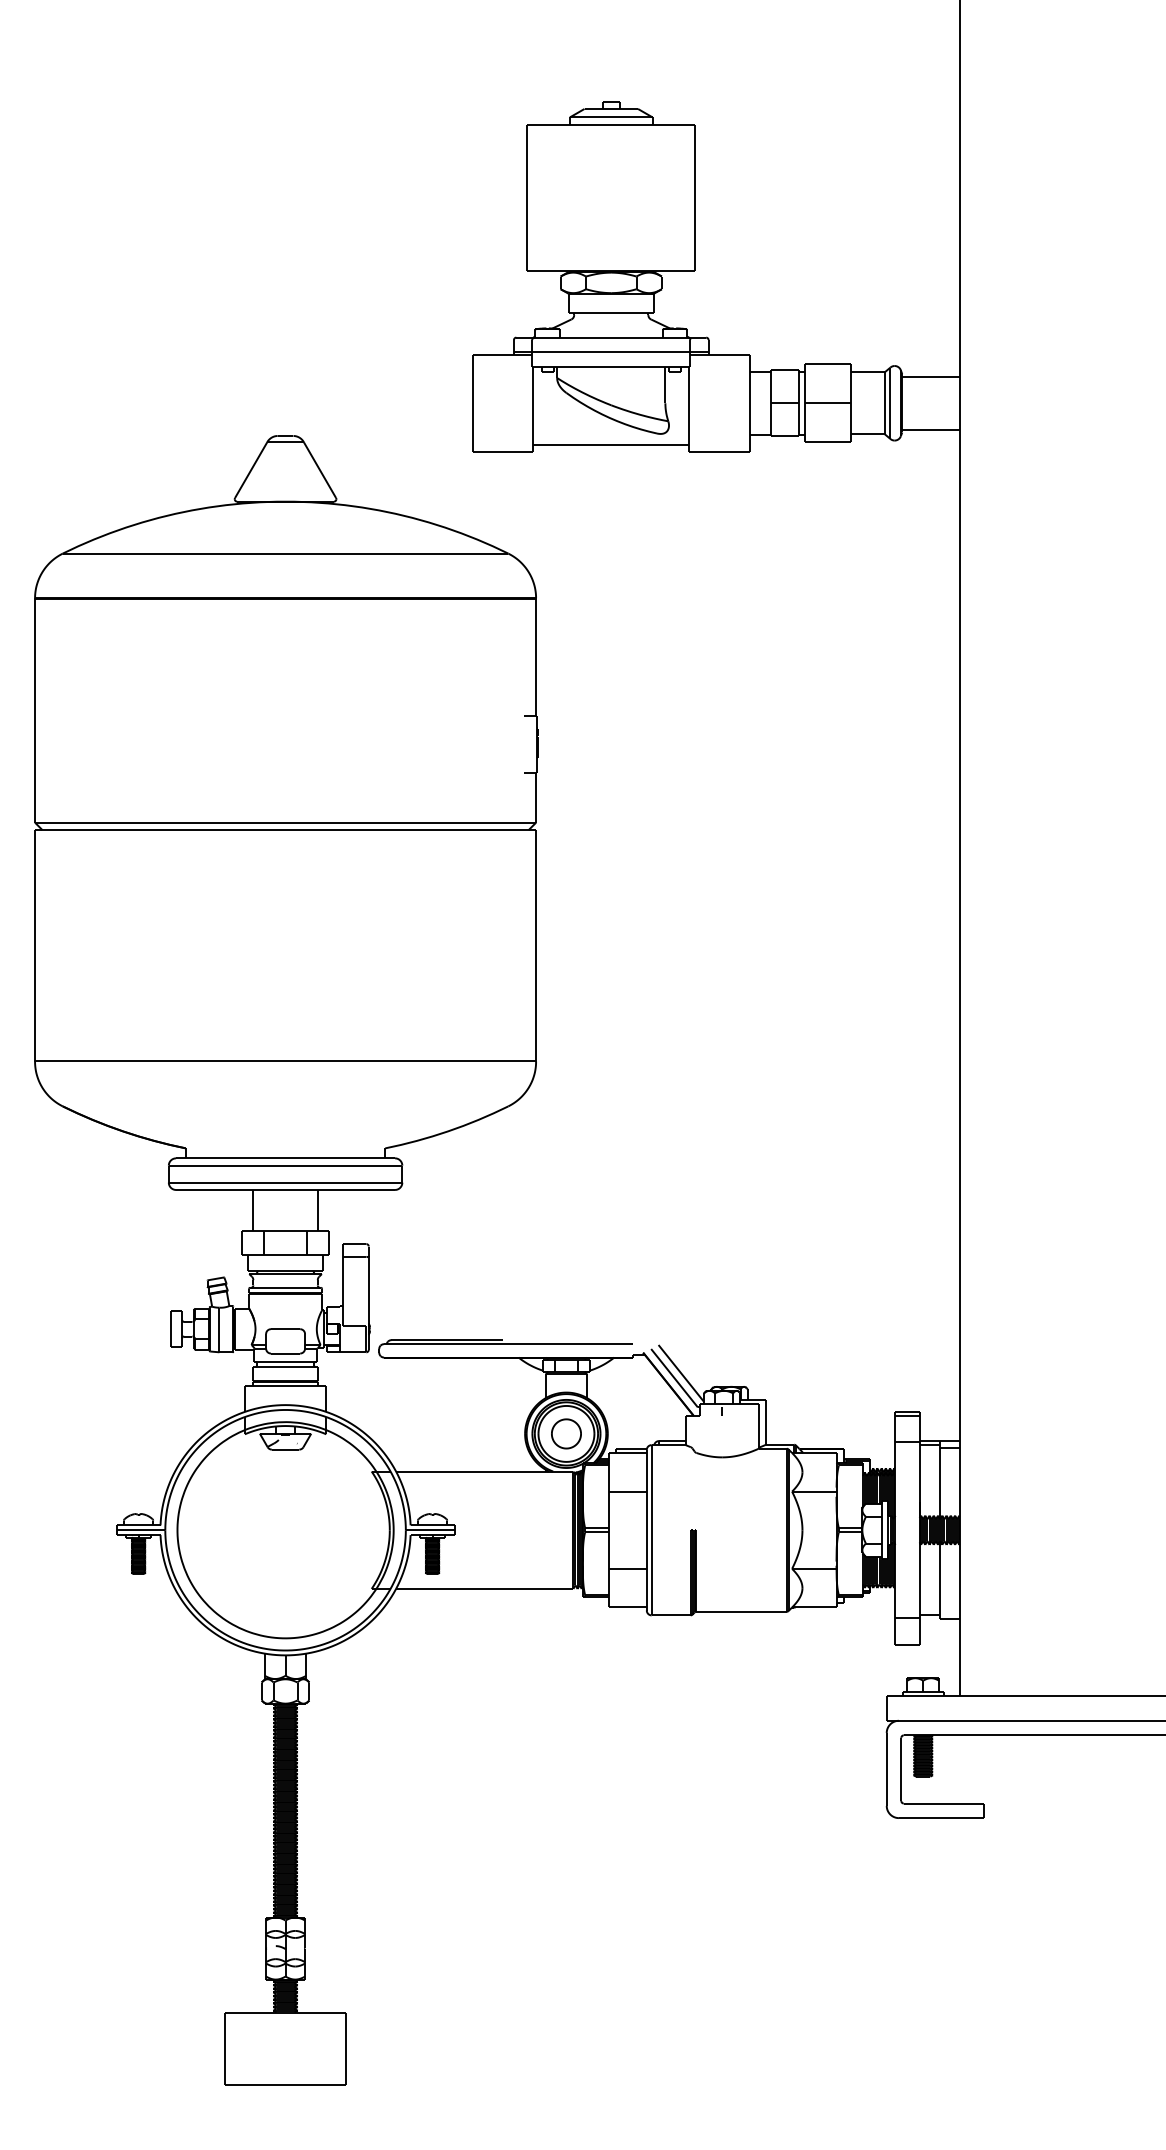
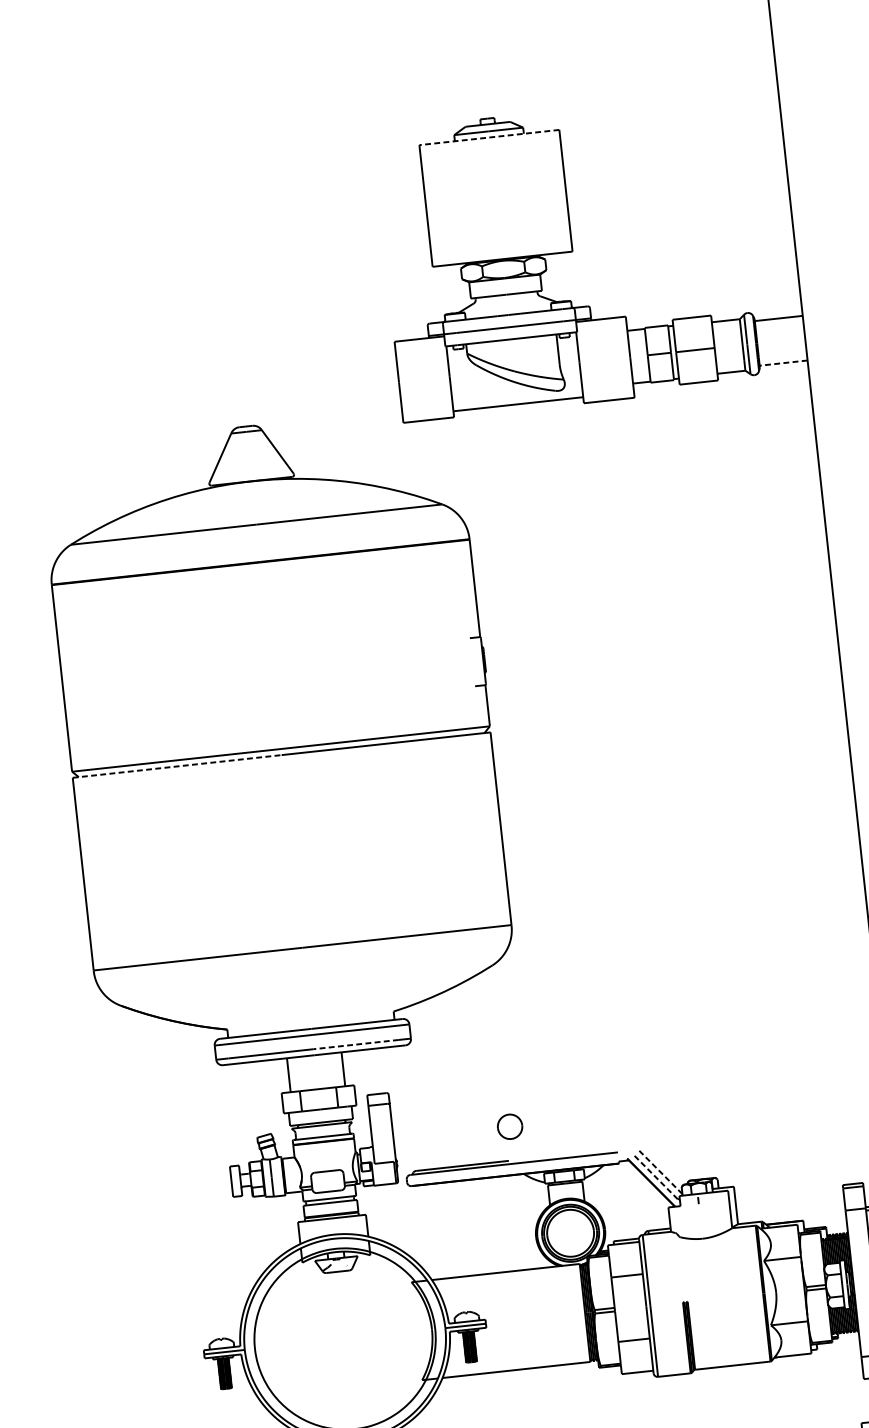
line: (611, 124) -> (489, 137), solid -> dashed
line: (930, 430) -> (783, 363), solid -> dashed
line: (160, 829) -> (177, 766), solid -> dashed
line: (336, 1182) -> (356, 1044), solid -> dashed
line: (681, 1373) -> (661, 1172), solid -> dashed
line: (674, 1377) -> (655, 1176), solid -> dashed
part: (566, 1433) -> (510, 1126), moved

